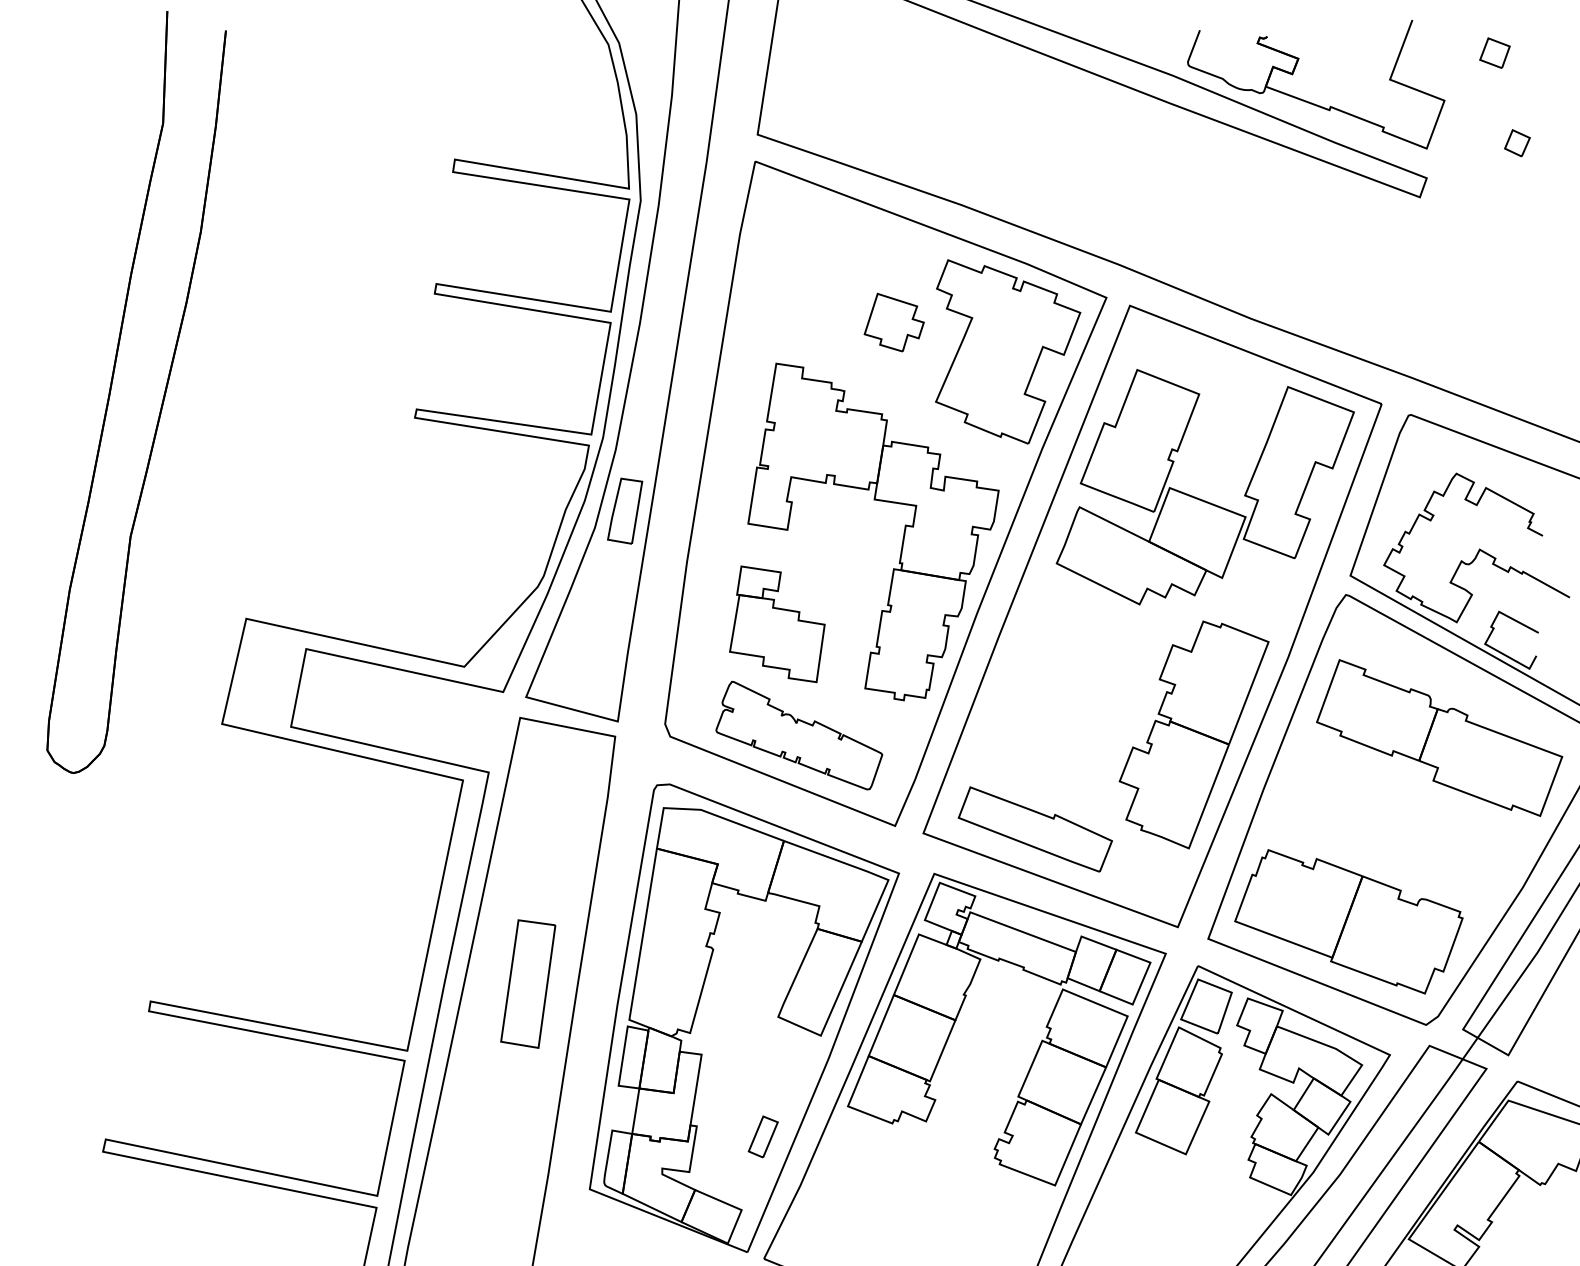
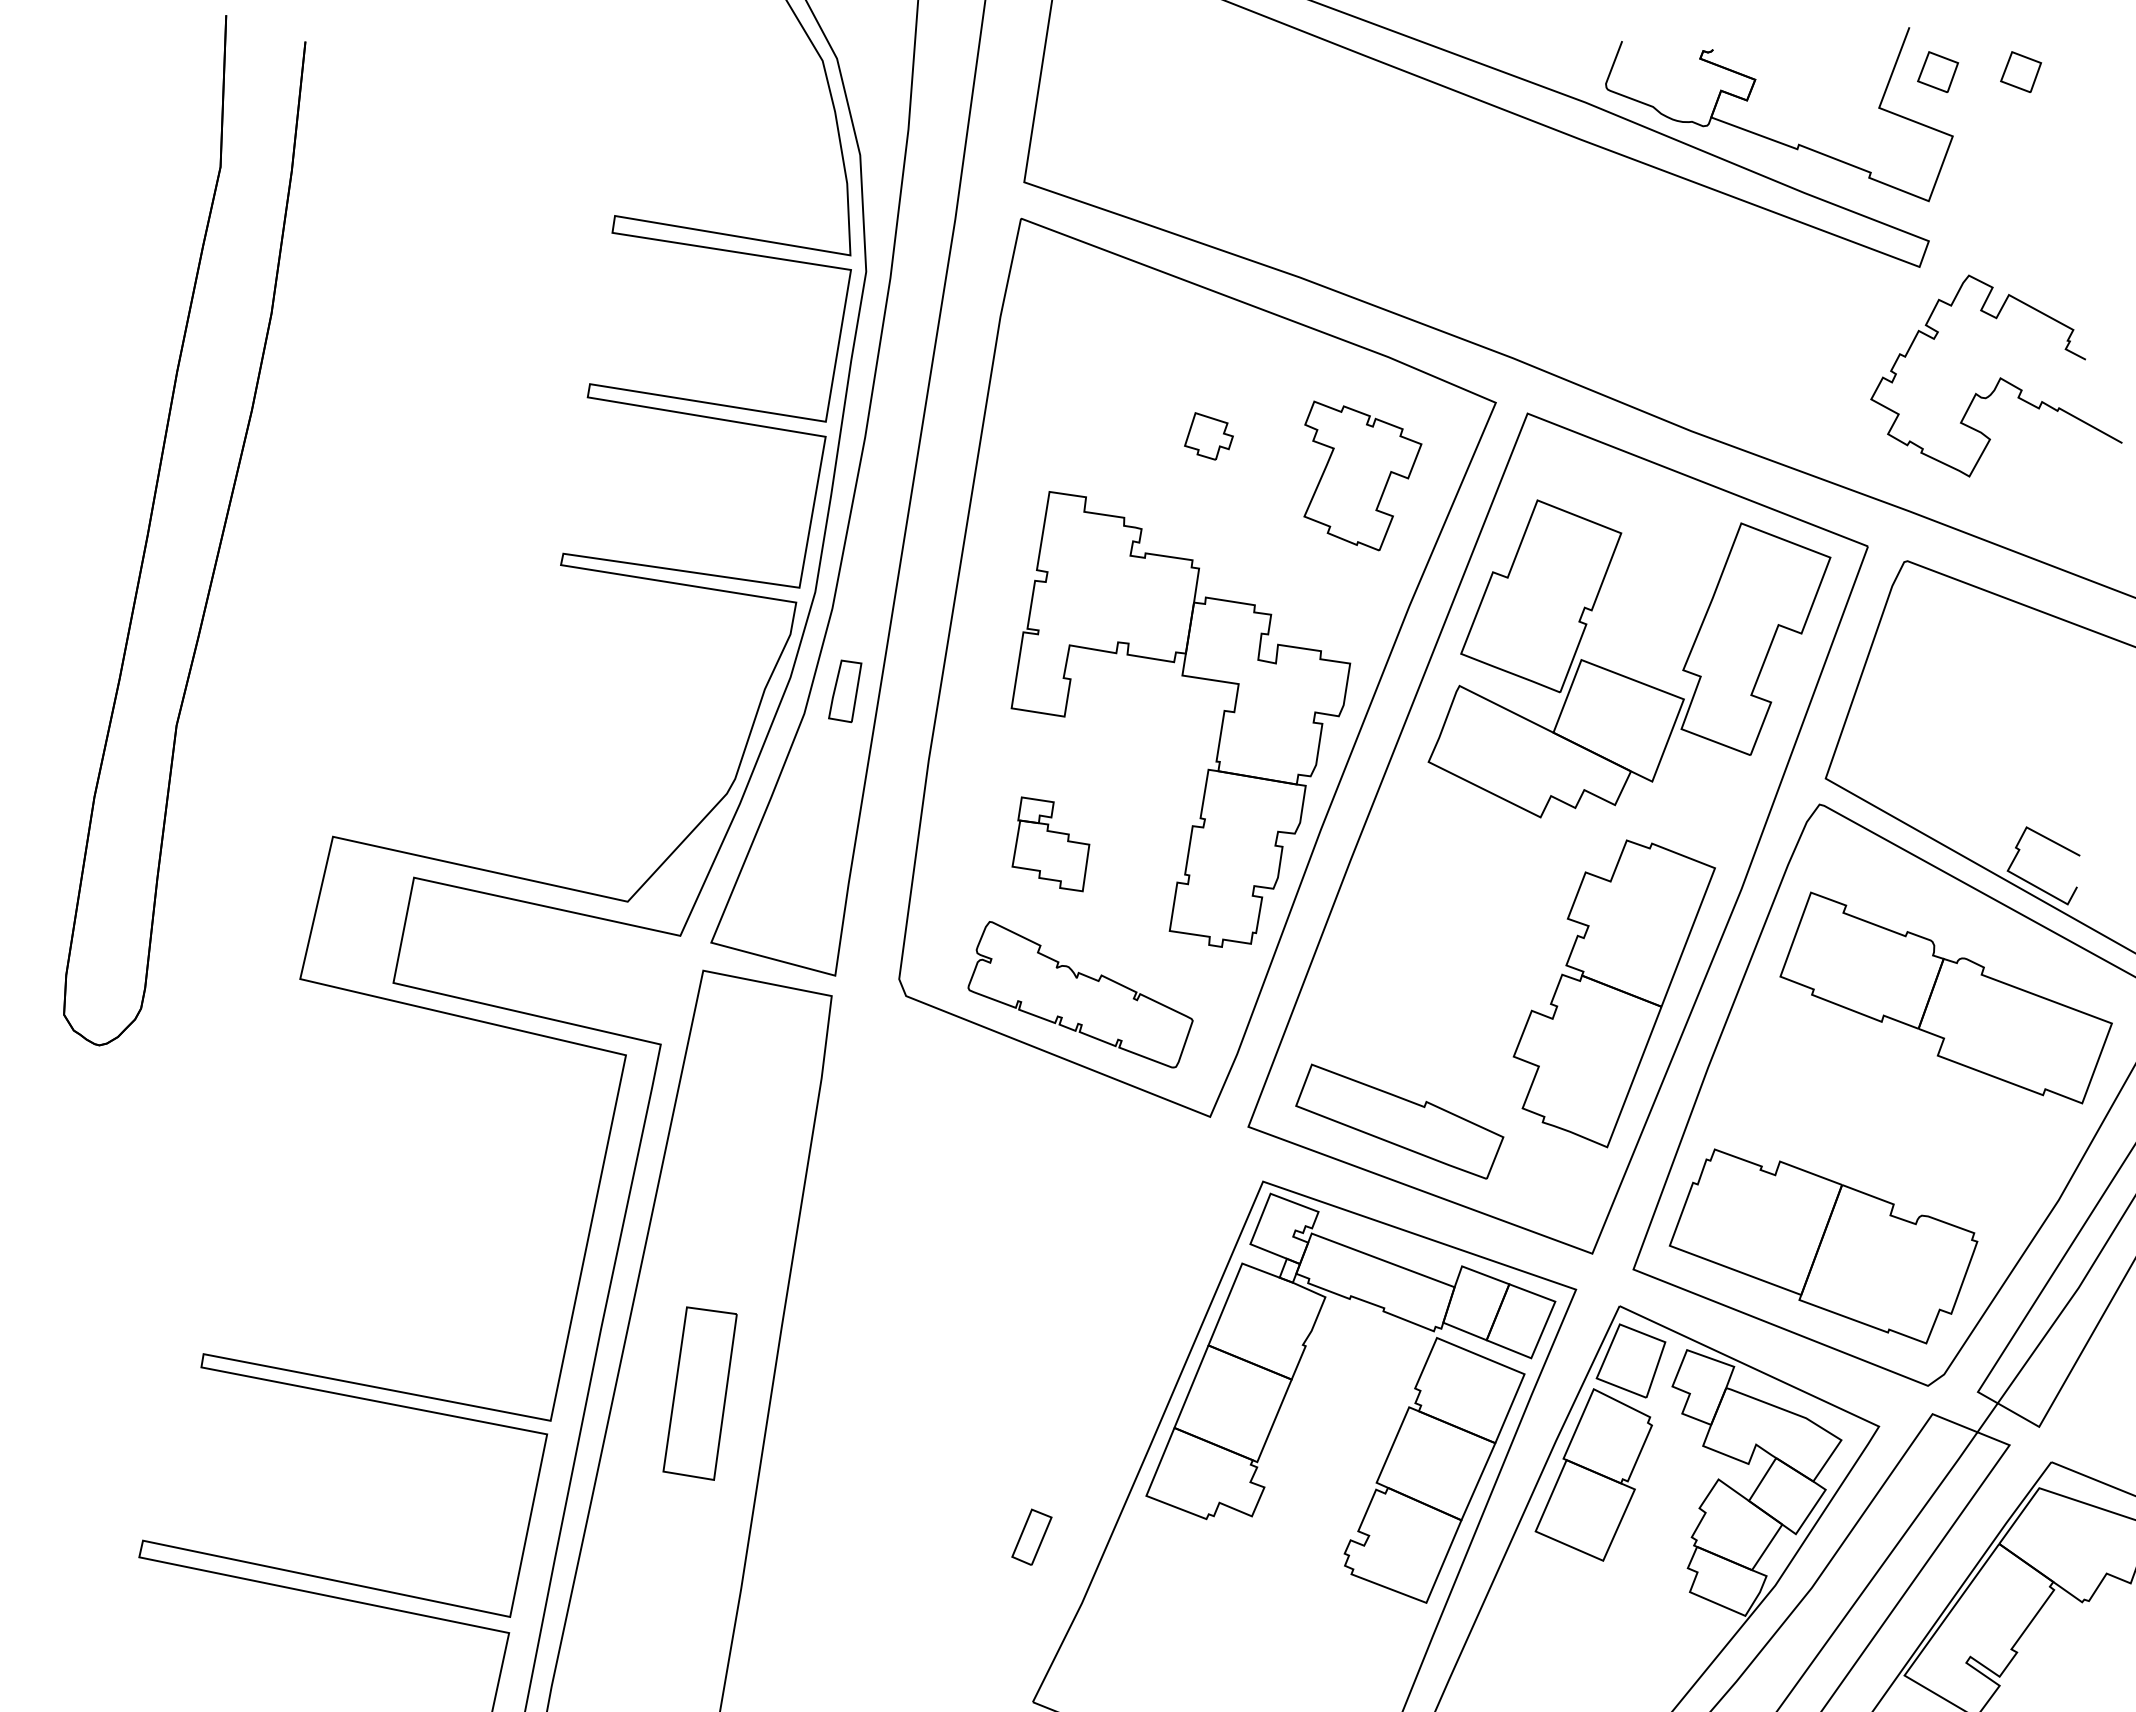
part: (1433, 52) -> (1938, 71), added
part: (1517, 142) -> (2051, 193), removed
part: (893, 322) -> (1208, 436), size x0.6
part: (1007, 351) -> (1362, 475), size x0.6
part: (625, 511) -> (845, 691), size x0.7
curve: (1479, 549) -> (1999, 377), moved
part: (777, 624) -> (1050, 844), size x0.6
part: (527, 983) -> (699, 1393), moved
part: (744, 1018) -> (1006, 1376), removed

